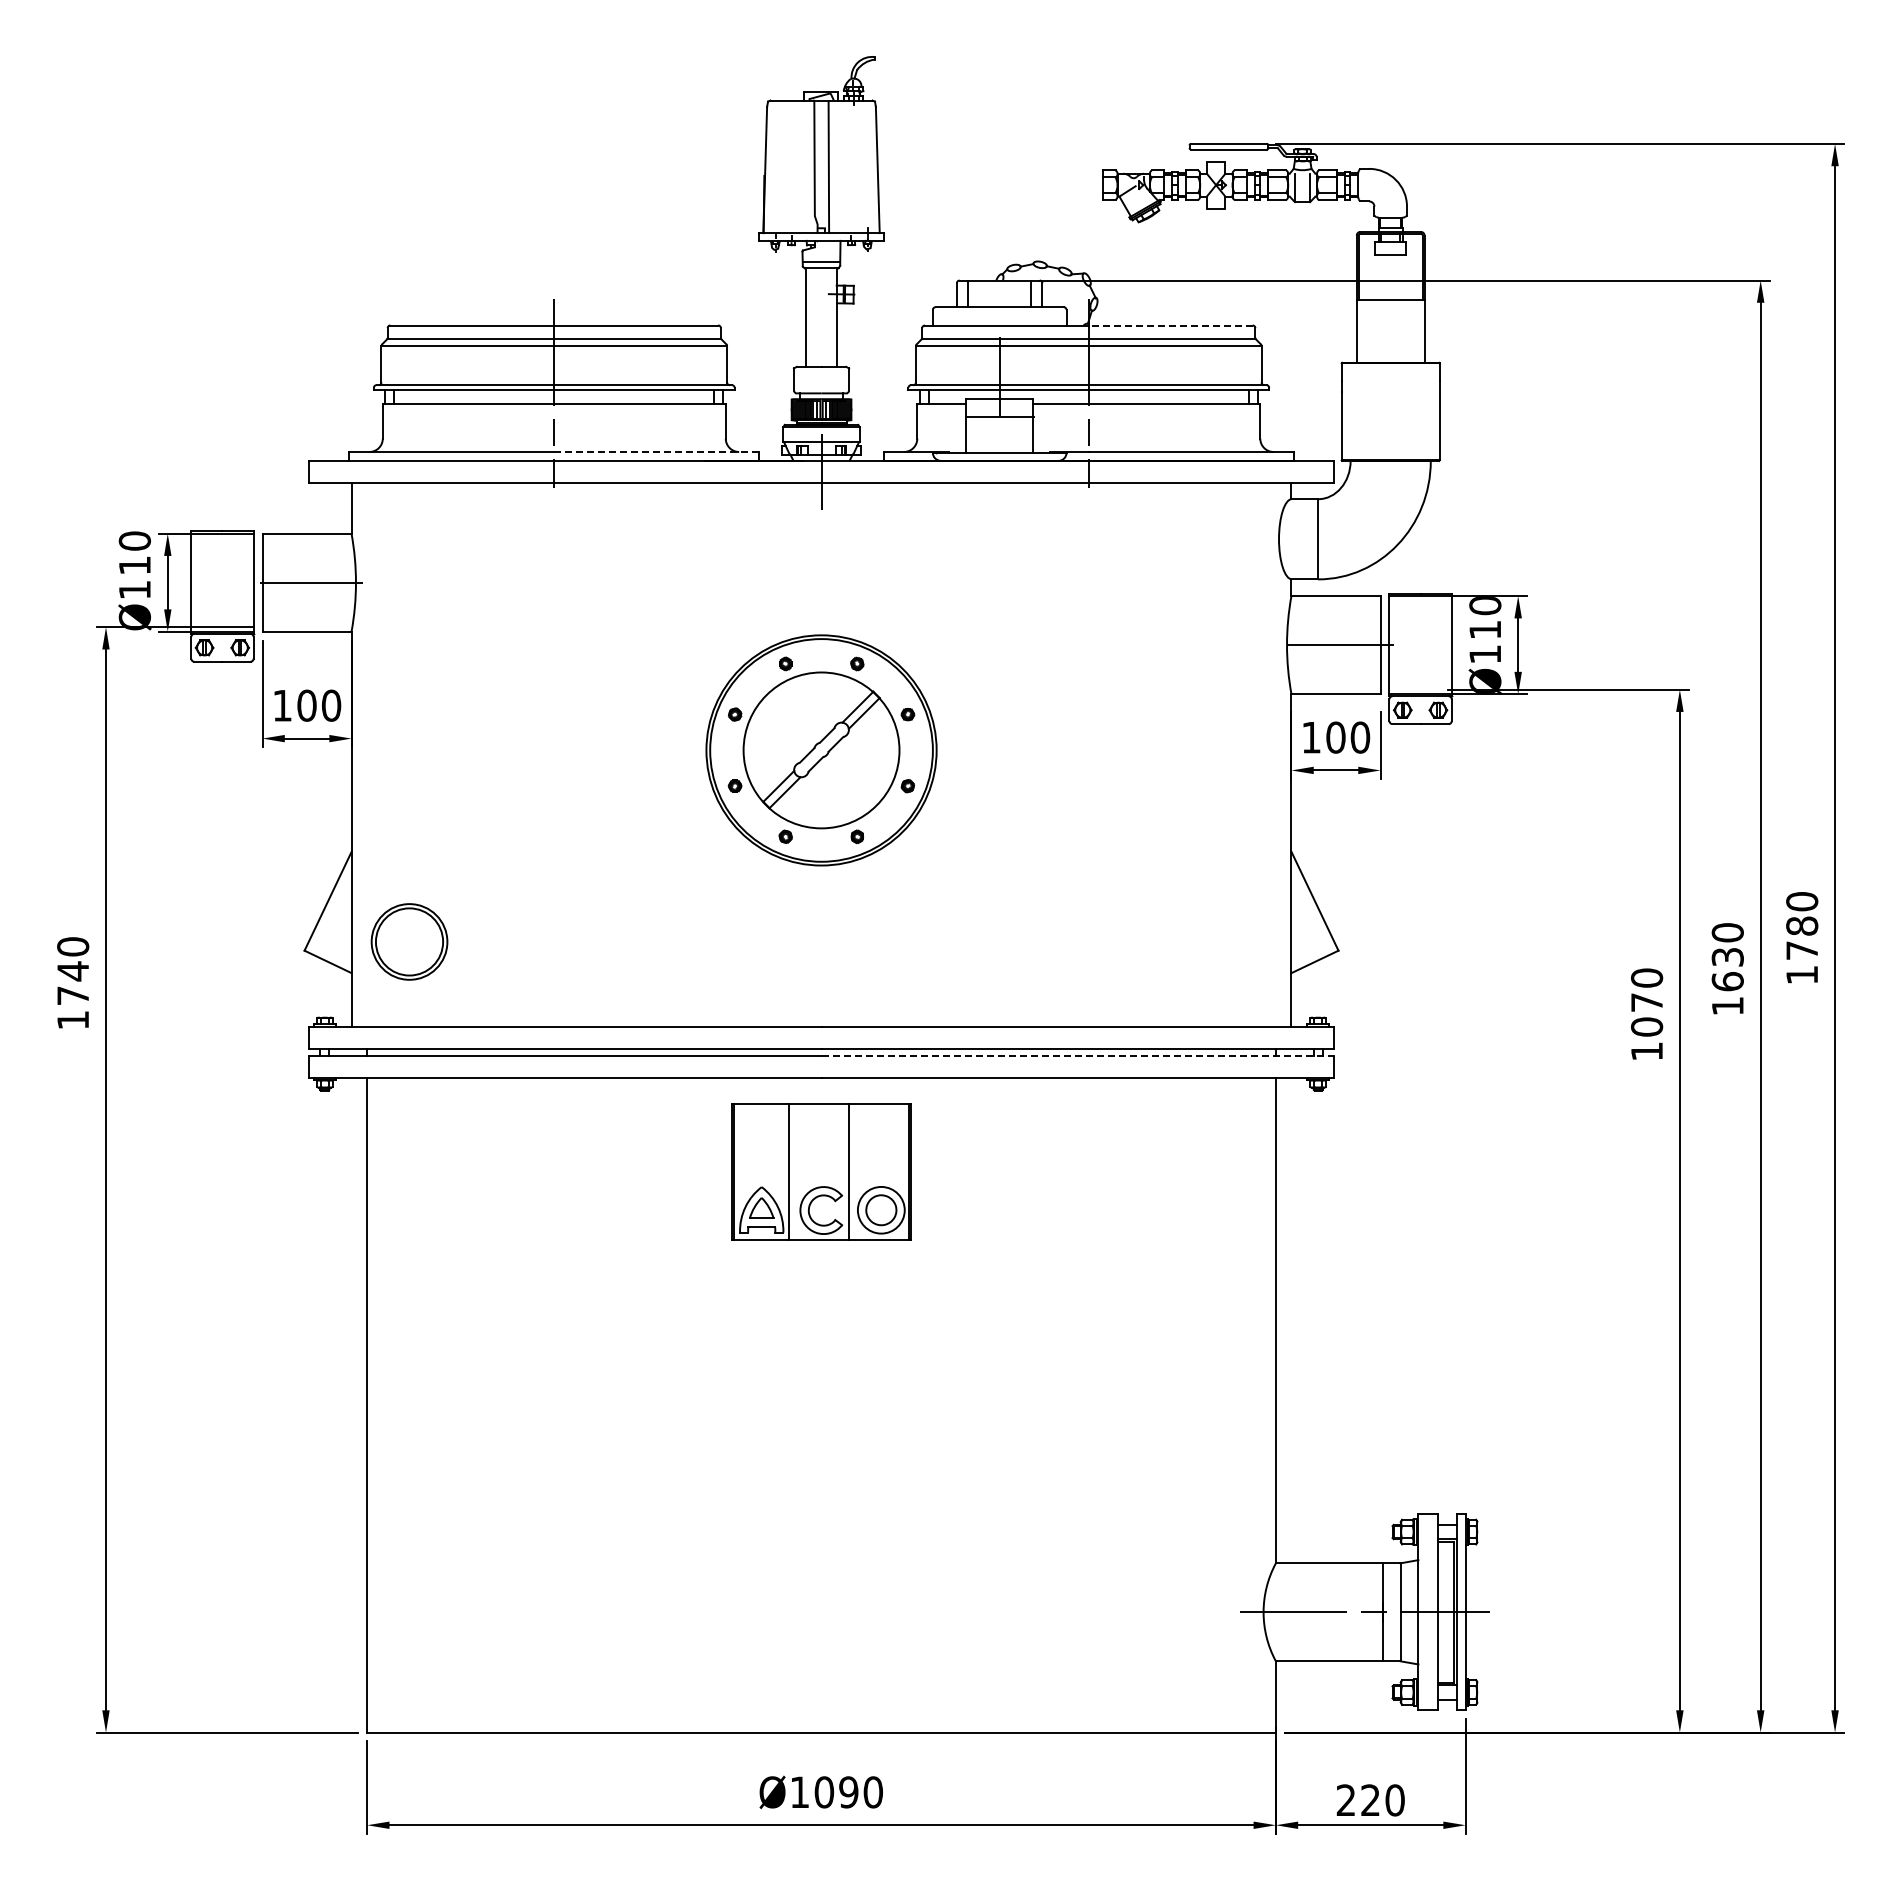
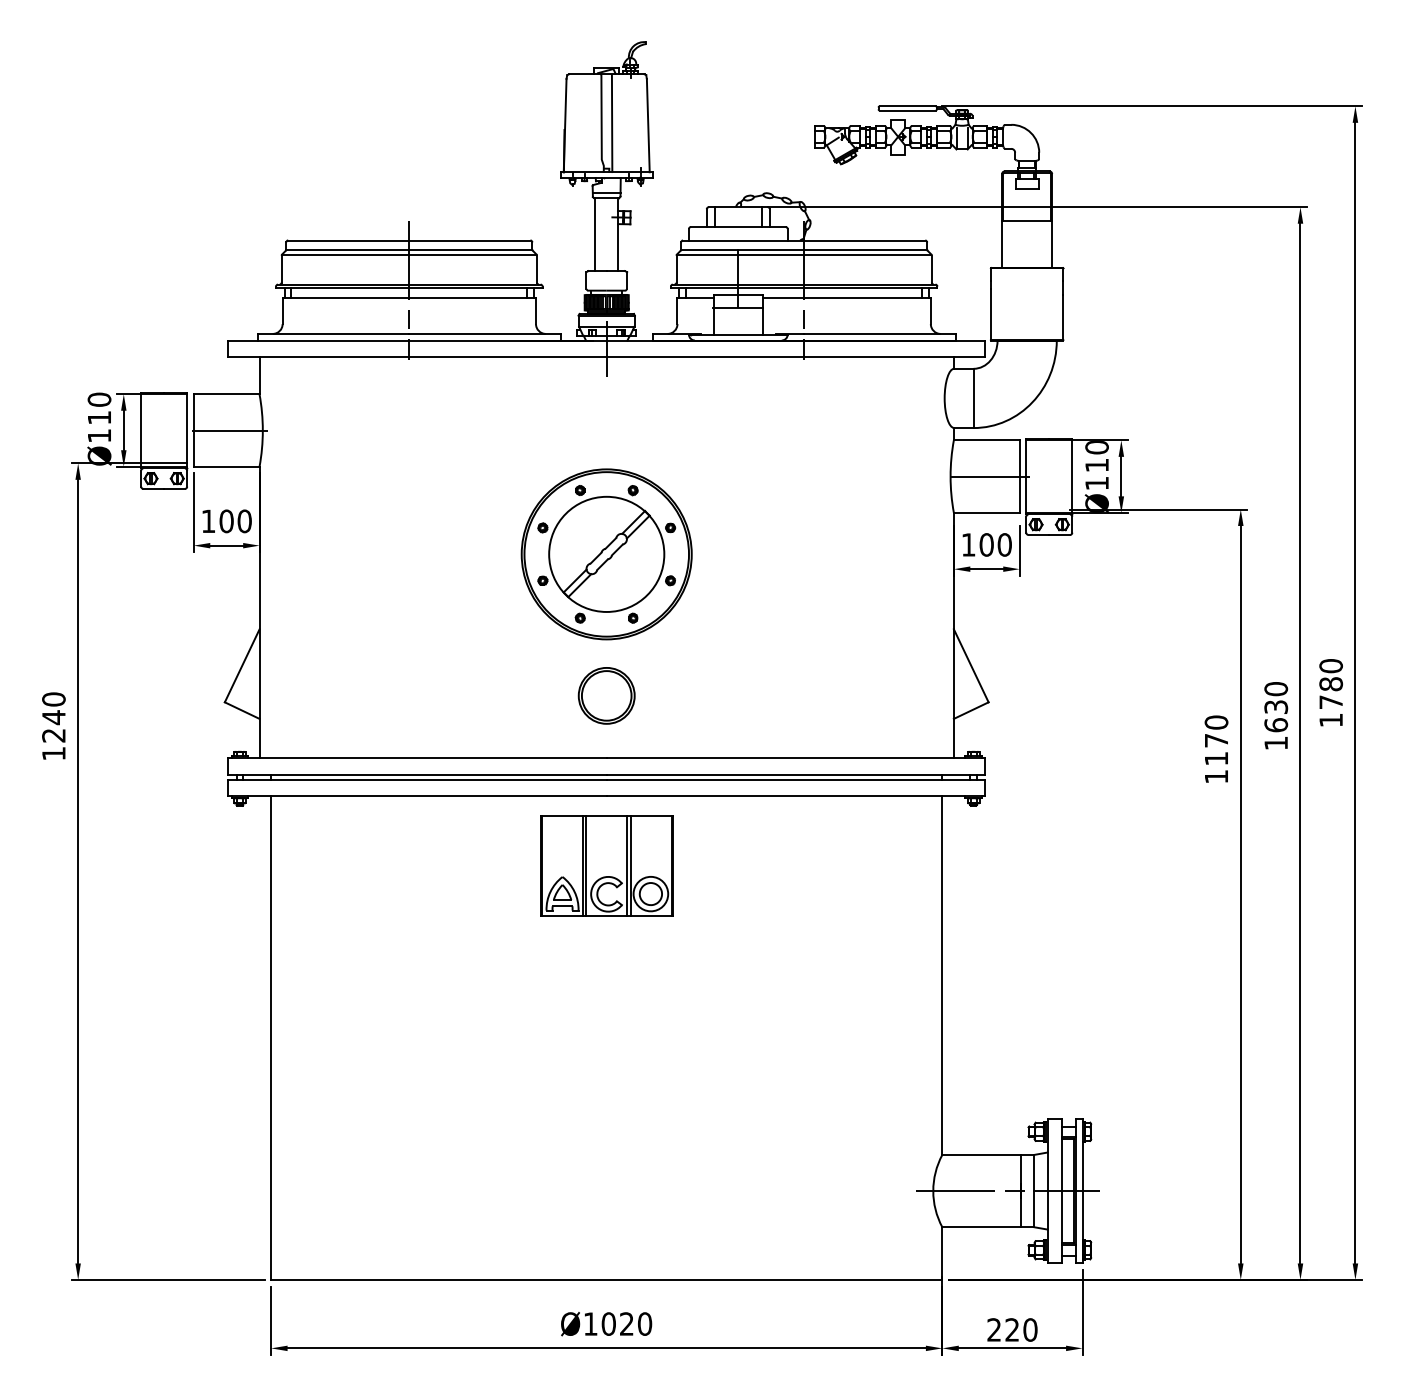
line: (1170, 325) -> (864, 240), dashed -> solid
line: (656, 452) -> (484, 334), dashed -> solid
part: (409, 941) -> (606, 695), moved
text: (72, 995) -> (53, 735), 1740 -> 1240
text: (1647, 1026) -> (1216, 758), 1070 -> 1170
line: (1078, 1055) -> (796, 779), dashed -> solid
line: (793, 1171) -> (586, 865), added
line: (853, 1171) -> (630, 865), added
text: (848, 1792) -> (626, 1324), Ø1090 -> Ø1020

